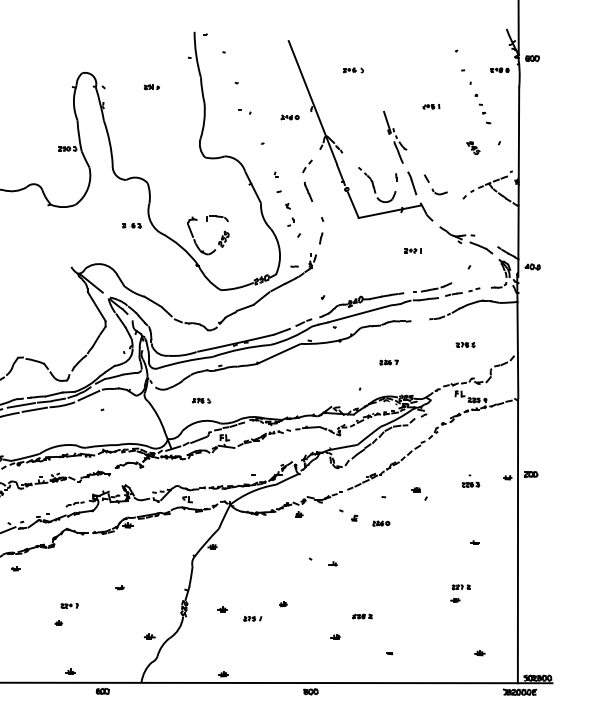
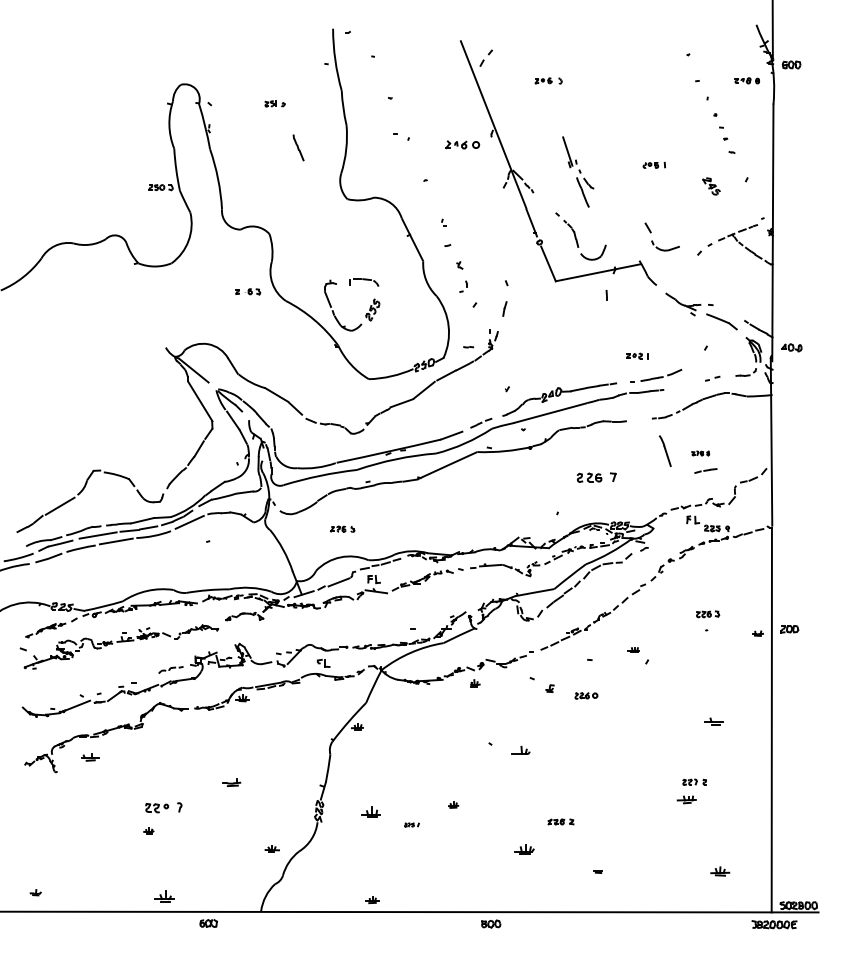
part: (430, 106) -> (653, 164), moved
part: (289, 117) -> (462, 144), size x1.4
part: (395, 137) -> (578, 171), moved
part: (306, 165) -> (485, 57), moved
part: (396, 177) -> (606, 295), moved
part: (411, 182) -> (664, 450), moved
line: (308, 191) -> (298, 147), moved
part: (439, 191) -> (665, 245), size x1.4
part: (413, 250) -> (637, 355), moved
line: (453, 294) -> (705, 470), moved
part: (465, 344) -> (700, 453), size x0.7
part: (388, 361) -> (596, 476), size x1.6
part: (471, 485) -> (708, 614), moved
part: (474, 542) -> (713, 721), size x1.6
part: (333, 563) -> (521, 750), size x1.6
part: (15, 569) -> (90, 757), size x1.6
part: (119, 587) -> (231, 782), size x1.6
part: (455, 600) -> (686, 800), size x1.6
part: (69, 605) -> (163, 807), size x1.6
part: (222, 608) -> (370, 811), size x1.6
part: (252, 618) -> (411, 824), size x0.6
part: (335, 636) -> (524, 848), size x1.6
part: (479, 653) -> (719, 871), size x1.4
part: (70, 671) -> (164, 896), size x1.6

